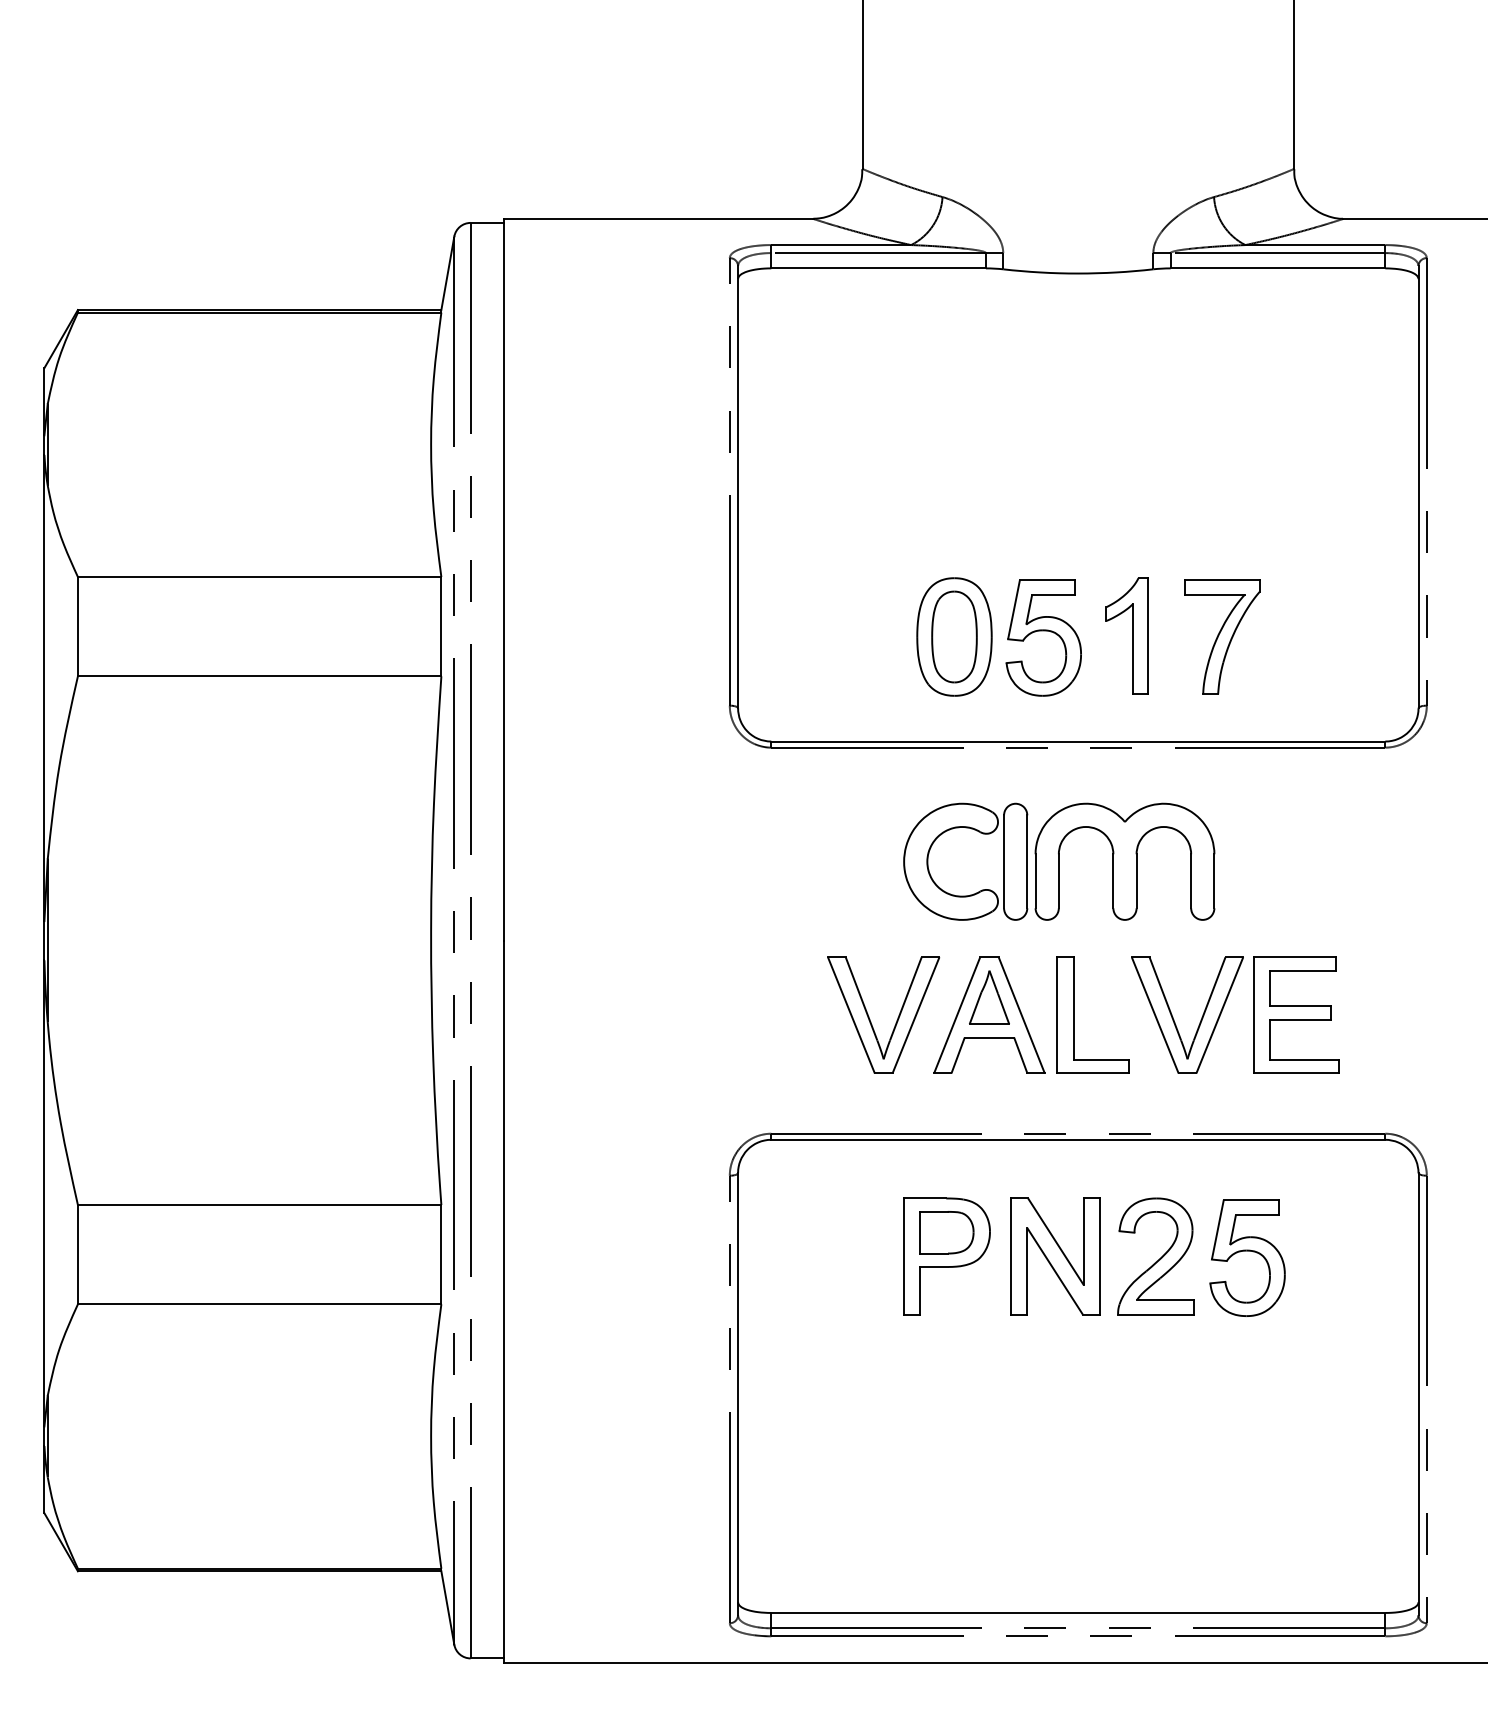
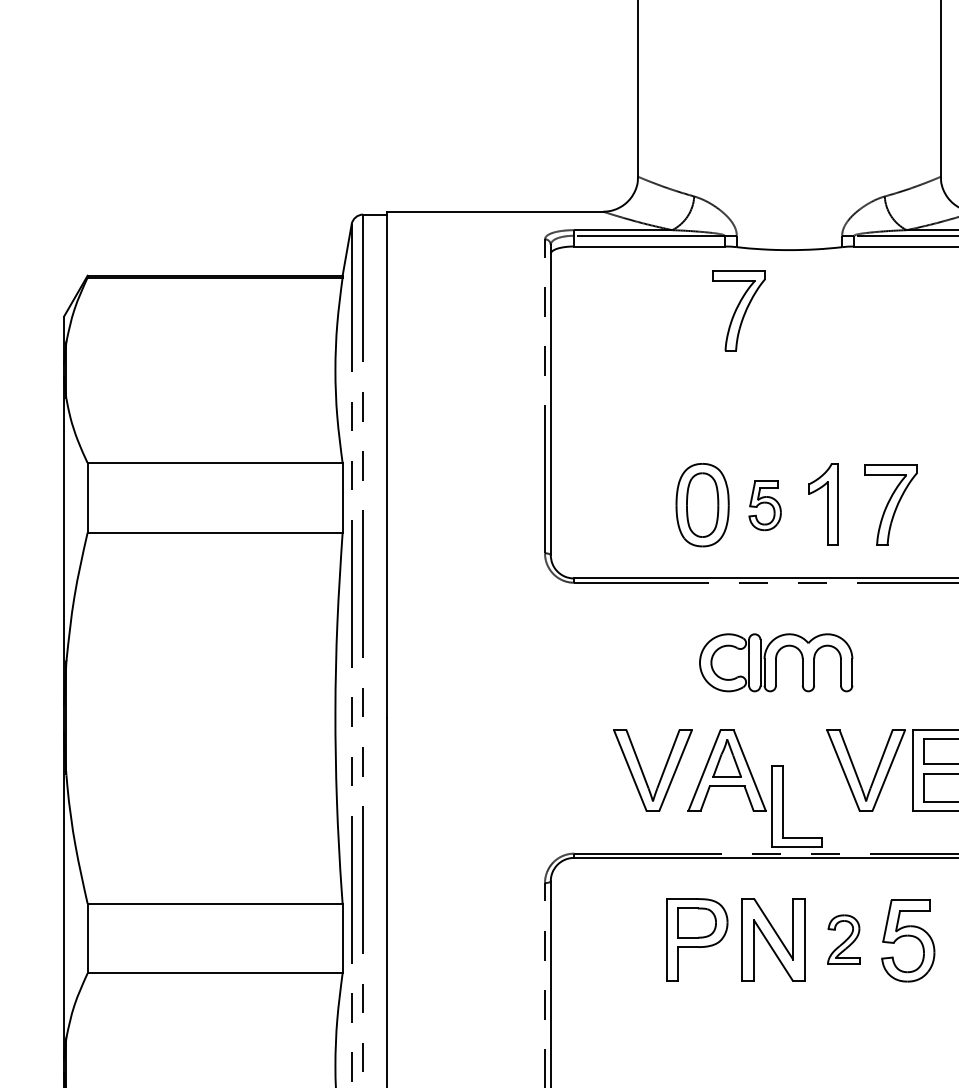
part: (1006, 359) -> (739, 310), added
part: (1043, 637) -> (765, 505), size x0.6
part: (1059, 861) -> (776, 662), size x0.7
part: (1074, 1014) -> (784, 805), moved
part: (1155, 1256) -> (843, 939), size x0.6

